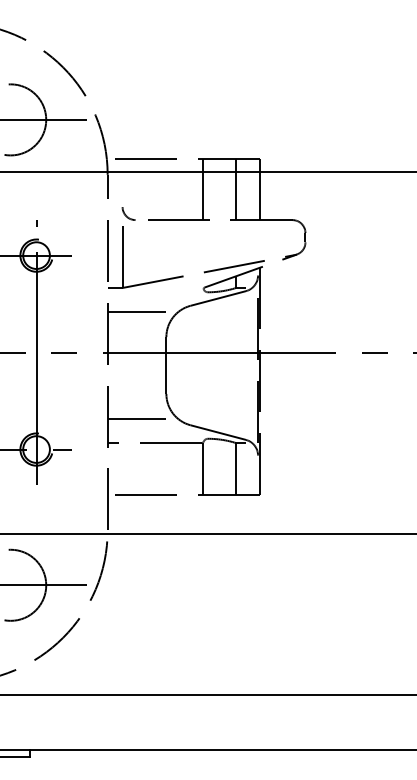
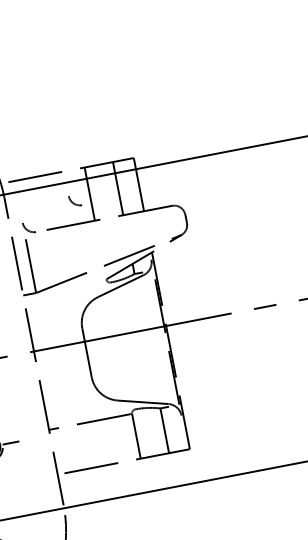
arc: (183, 194) -> (73, 201), added
line: (136, 312) -> (52, 311), removed
line: (136, 418) -> (69, 403), removed

